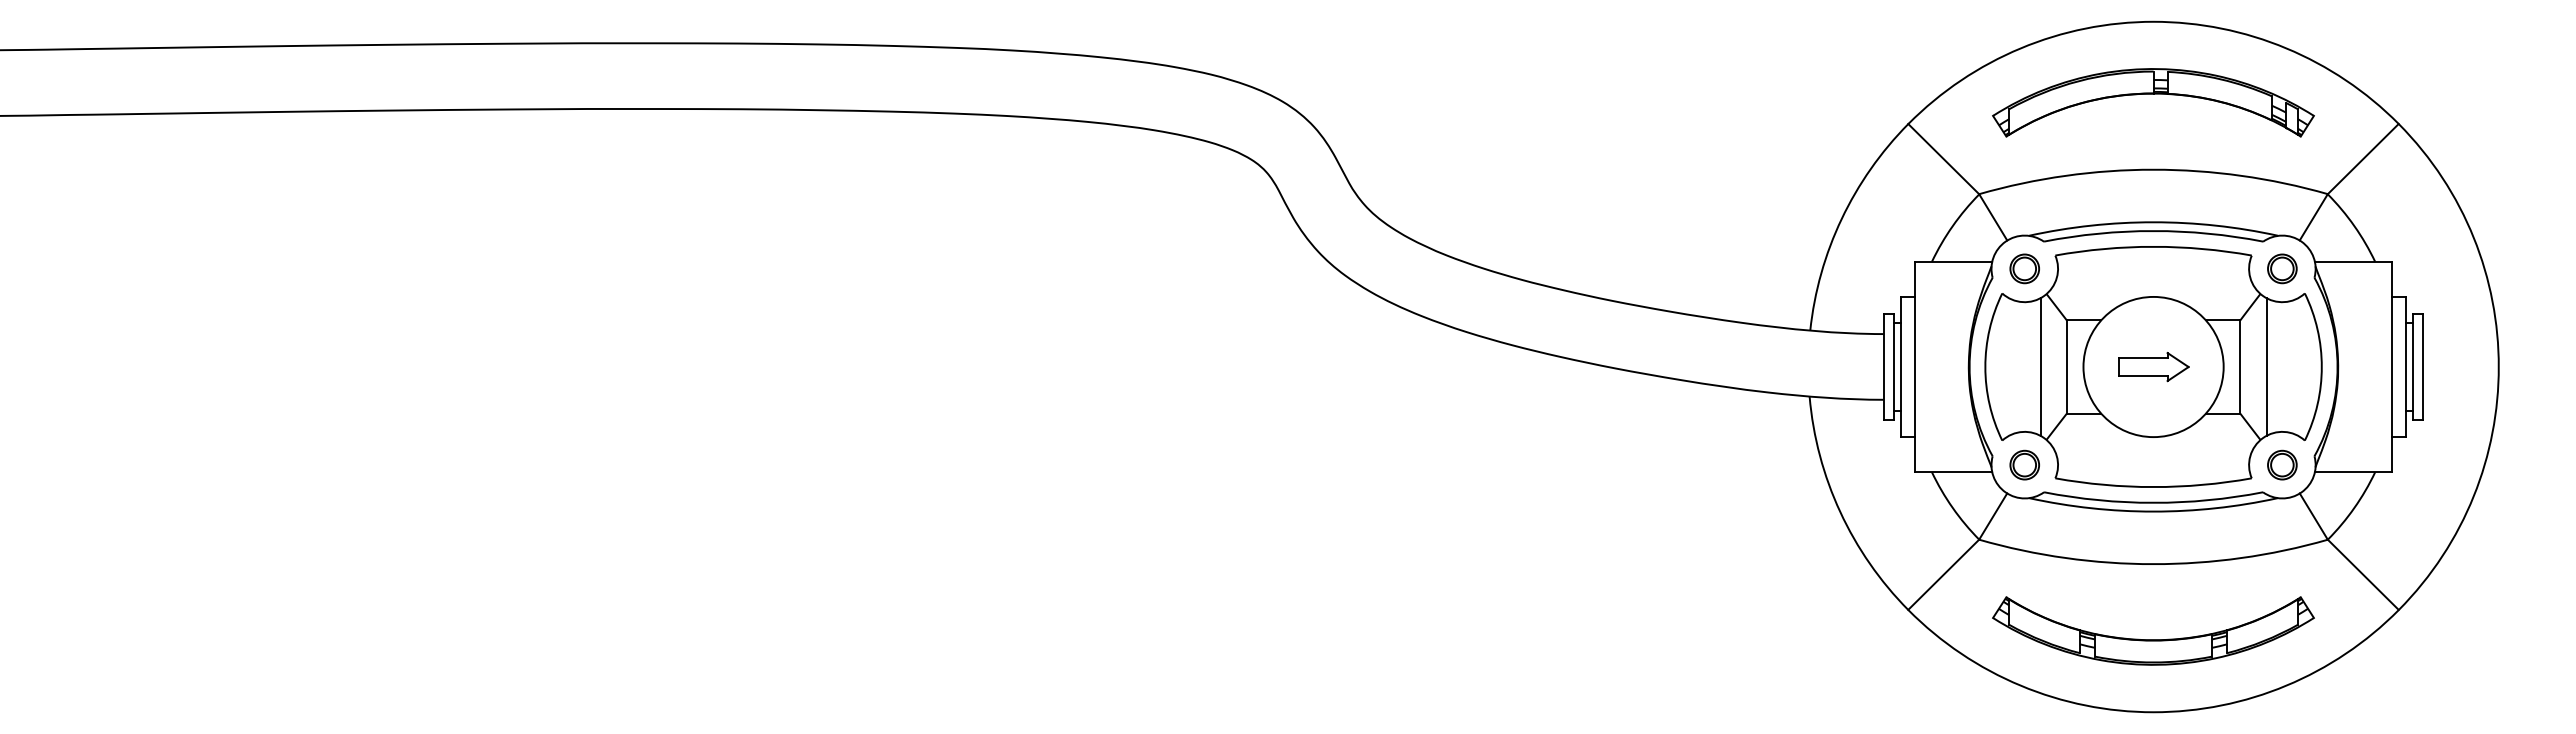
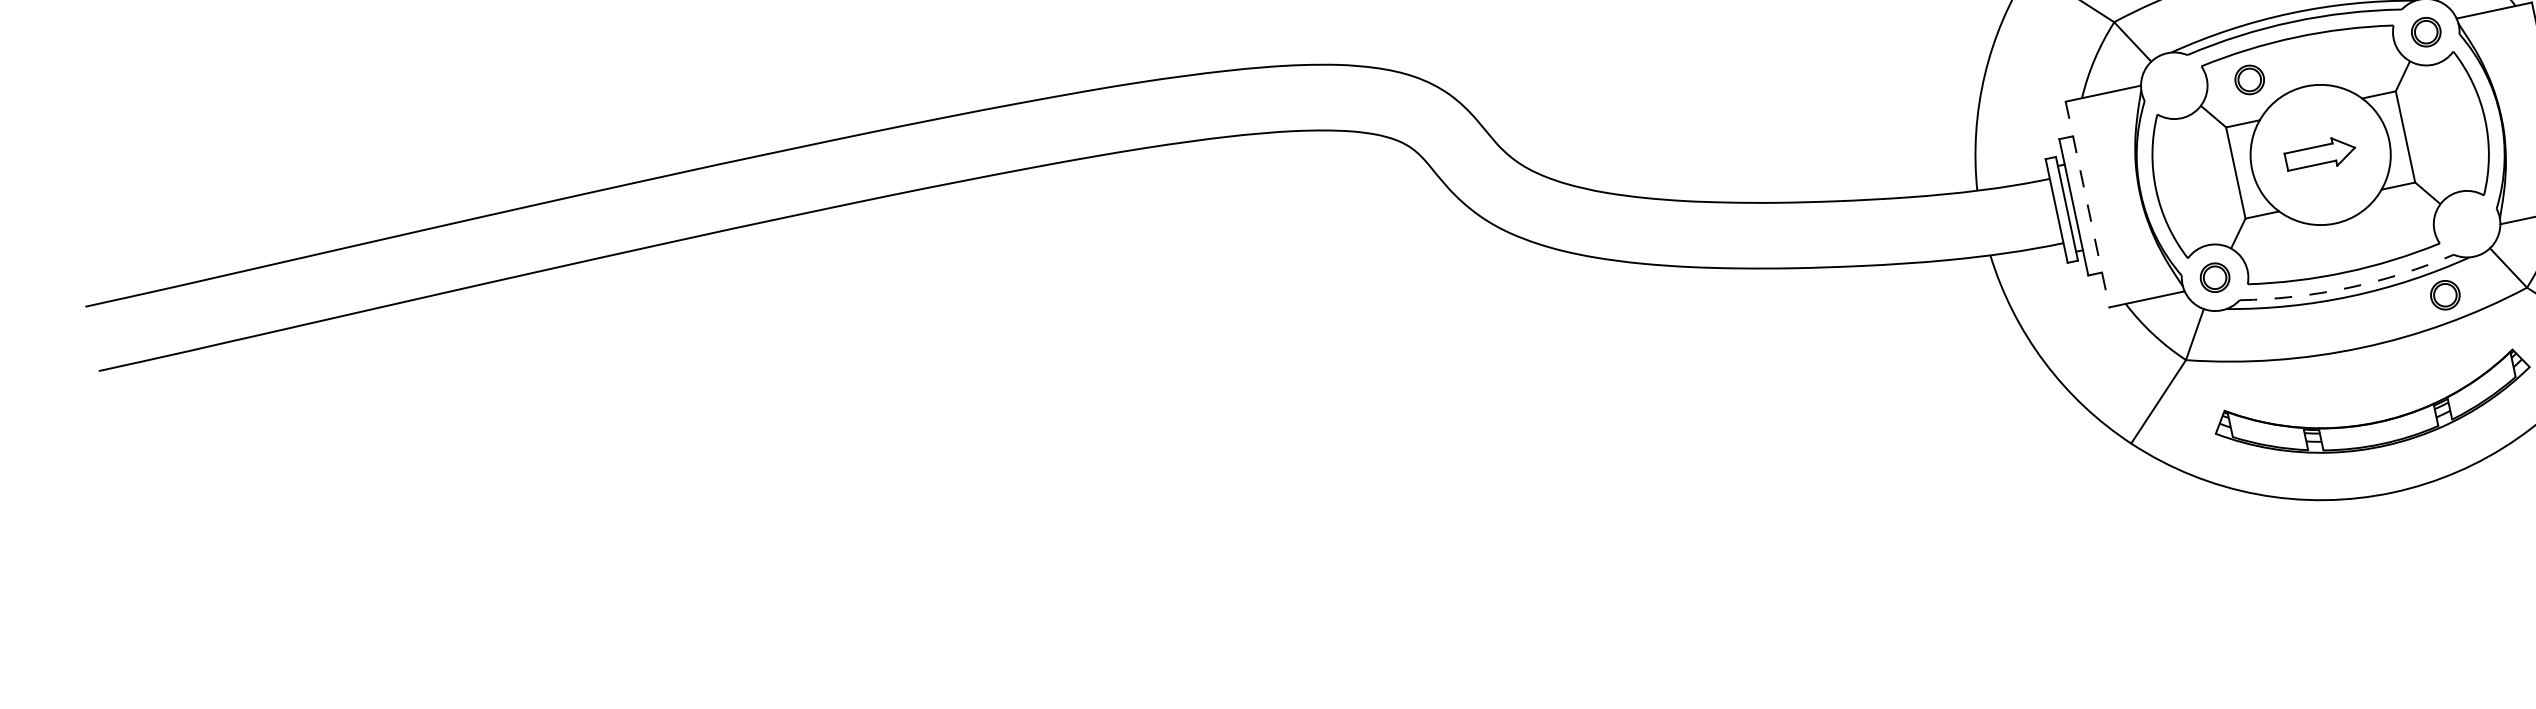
part: (2024, 268) -> (2249, 79), moved
line: (2040, 366) -> (2209, 177), removed
line: (2266, 366) -> (2431, 130), removed
line: (1915, 367) -> (2087, 204), solid -> dashed
part: (2282, 464) -> (2445, 294), moved
arc: (2153, 502) -> (2348, 287), solid -> dashed

